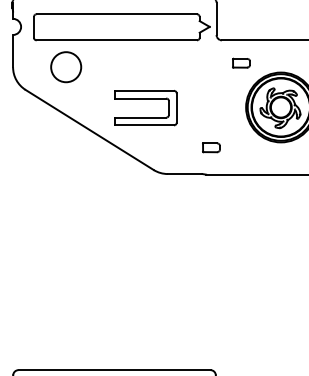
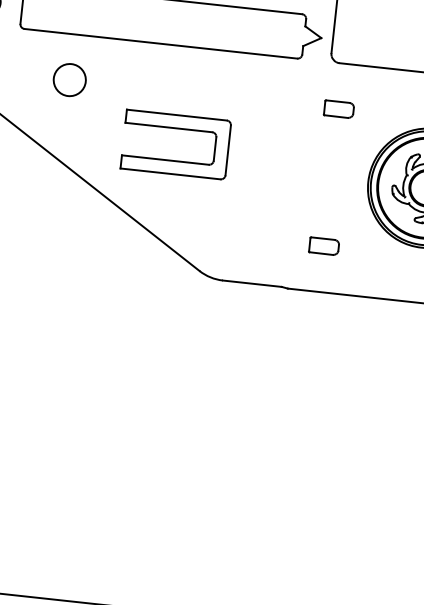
part: (241, 62) -> (339, 108), moved
circle: (65, 66) -> (68, 78), size x0.62
part: (145, 99) -> (176, 130), moved
part: (211, 147) -> (324, 245), moved

